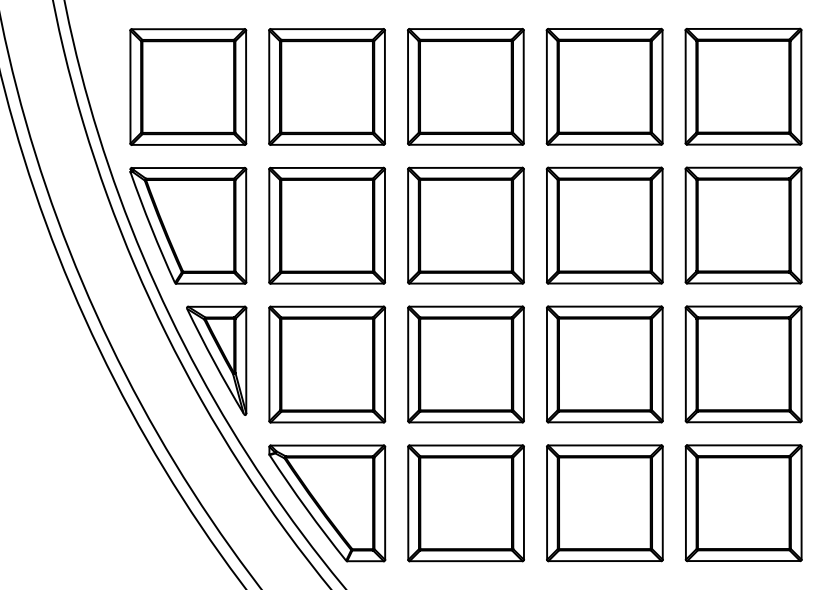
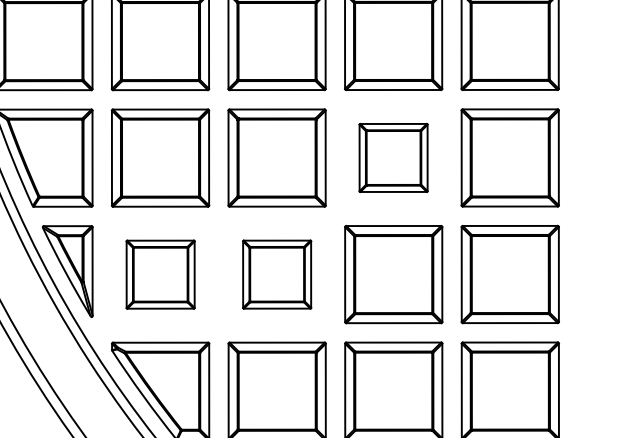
part: (604, 225) -> (393, 157), size x0.7
part: (327, 364) -> (160, 274), size x0.7
part: (465, 364) -> (276, 274), size x0.7

